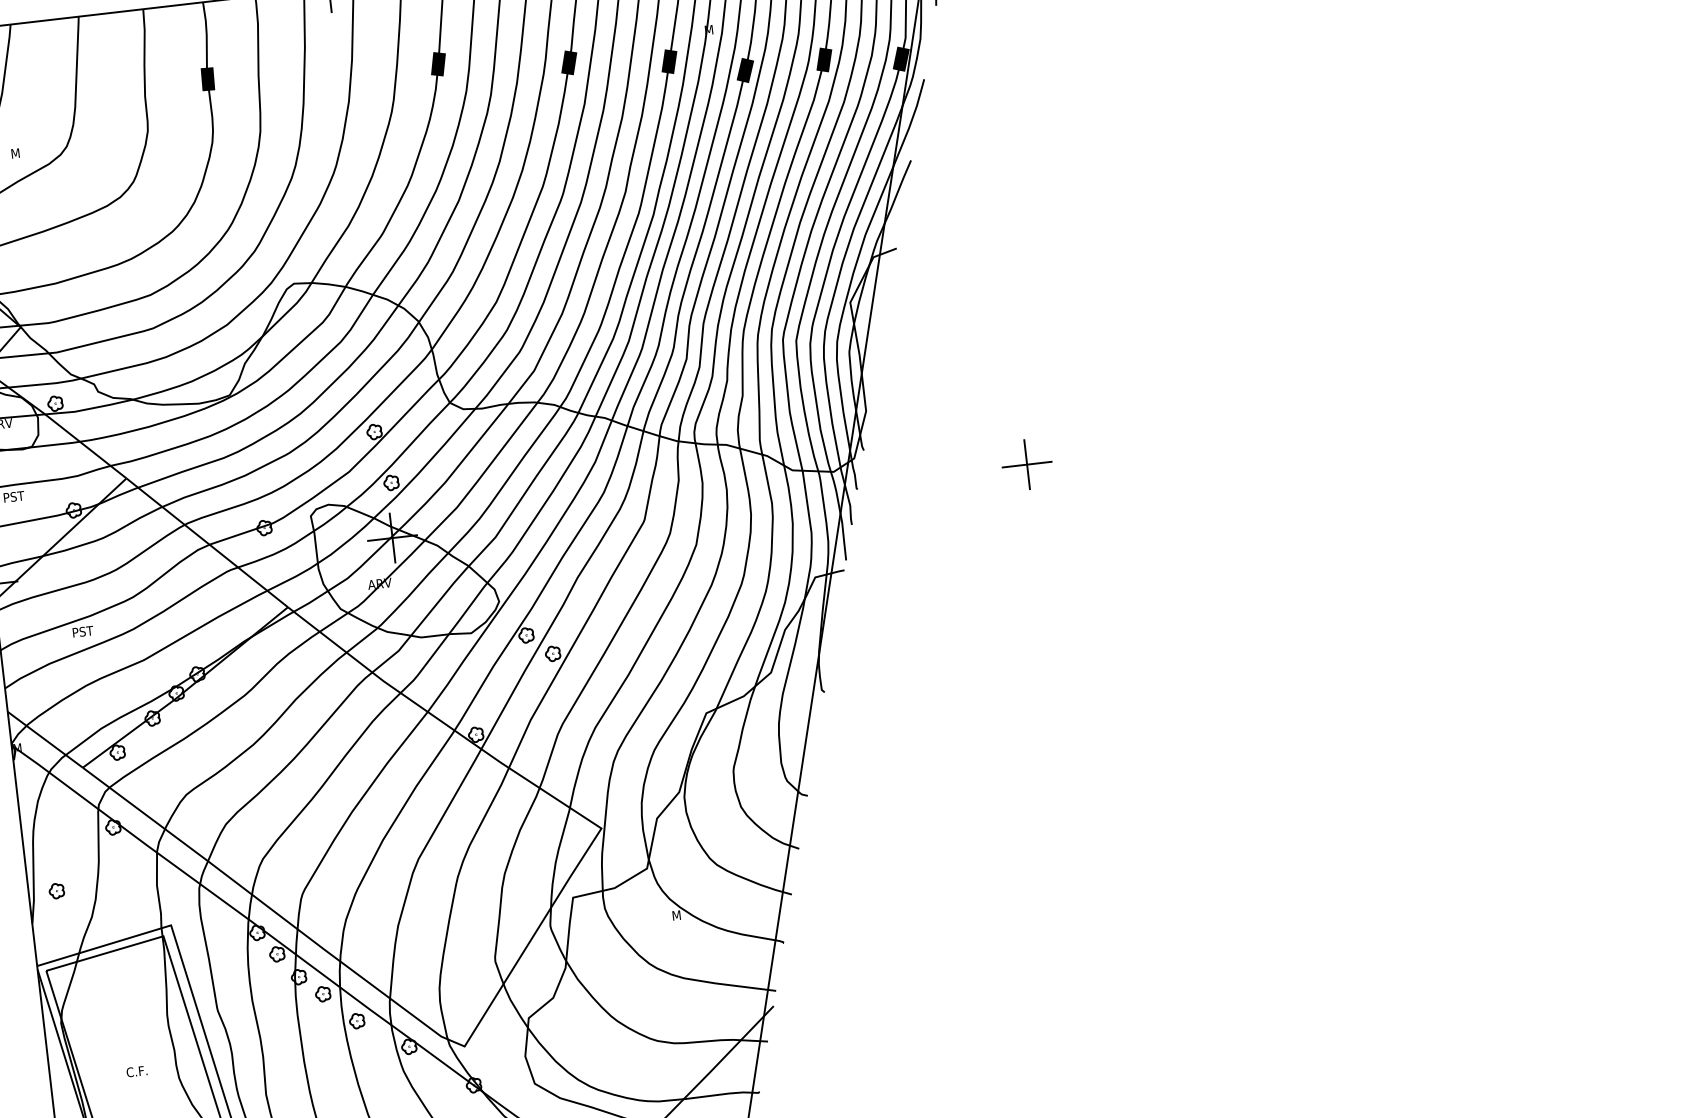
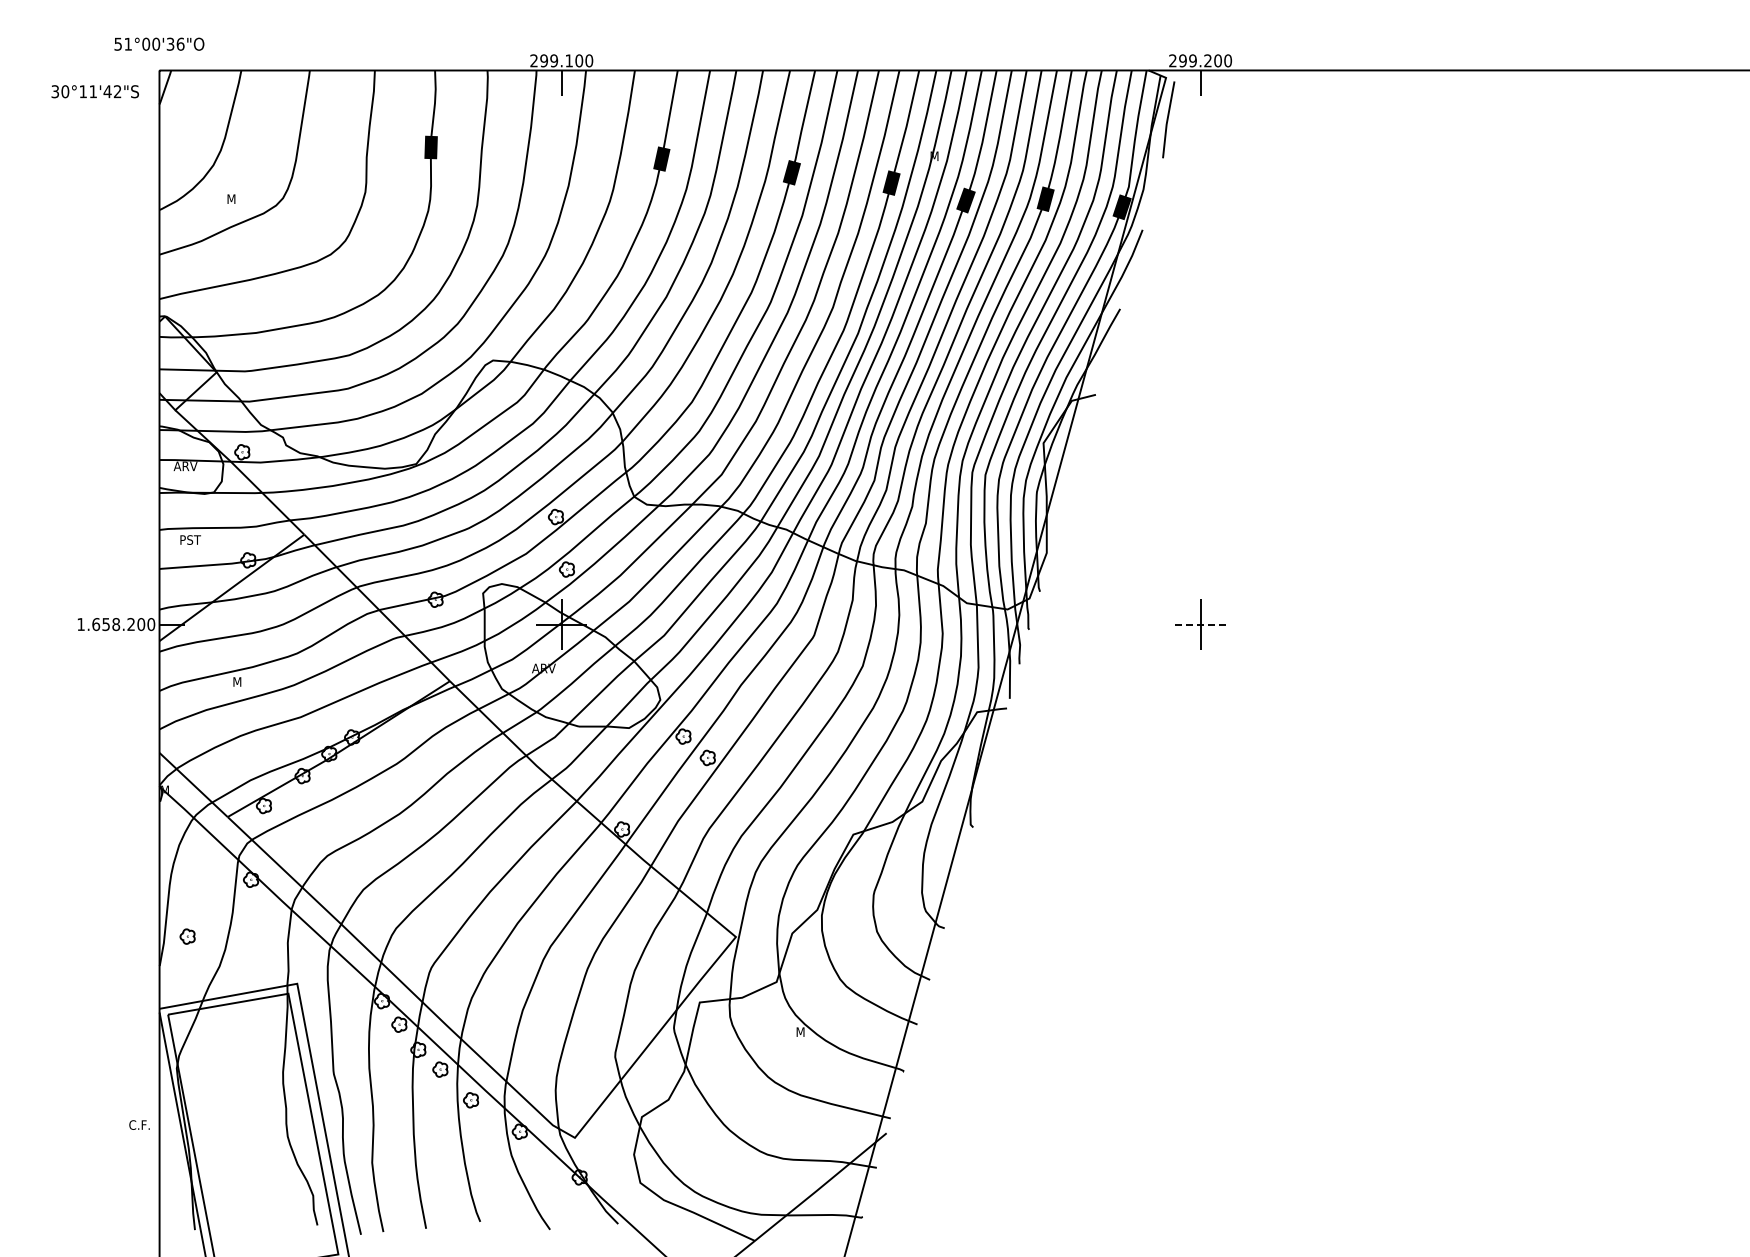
line: (1027, 464) -> (1200, 624), solid -> dashed
text: (83, 631) -> (244, 681), PST -> M
text: (136, 1070) -> (139, 1124), moved

